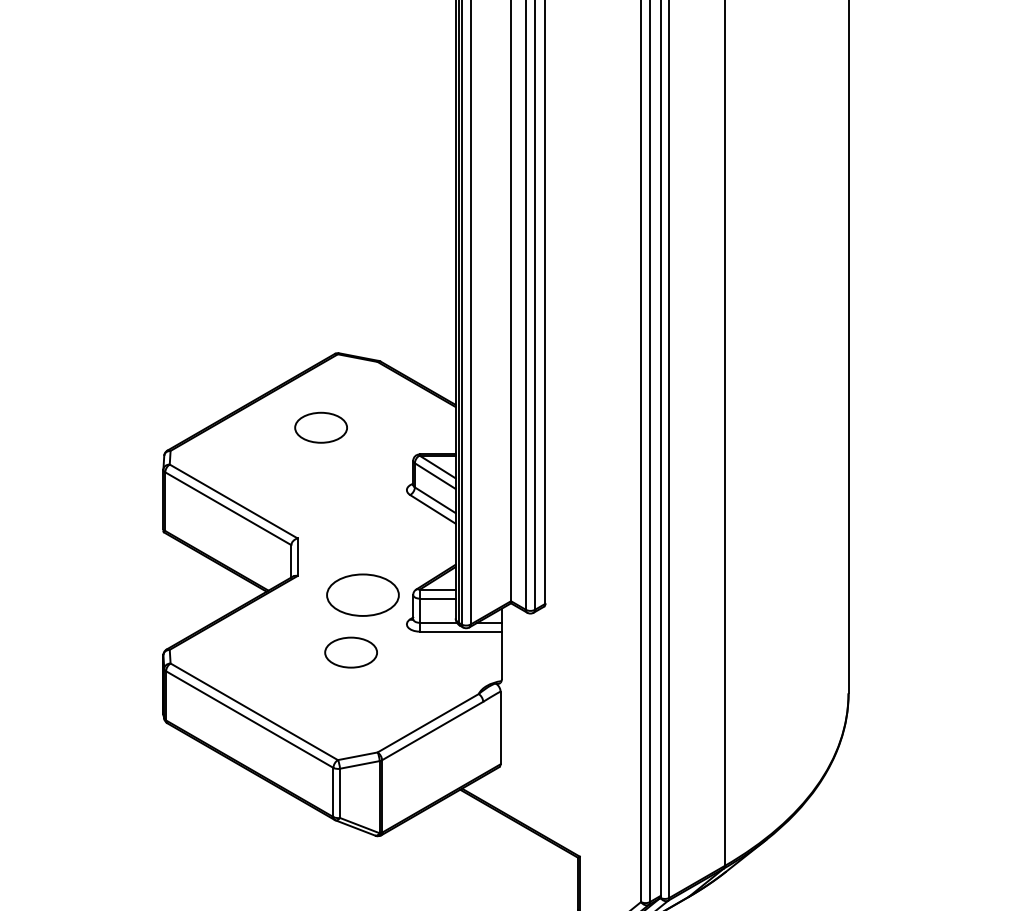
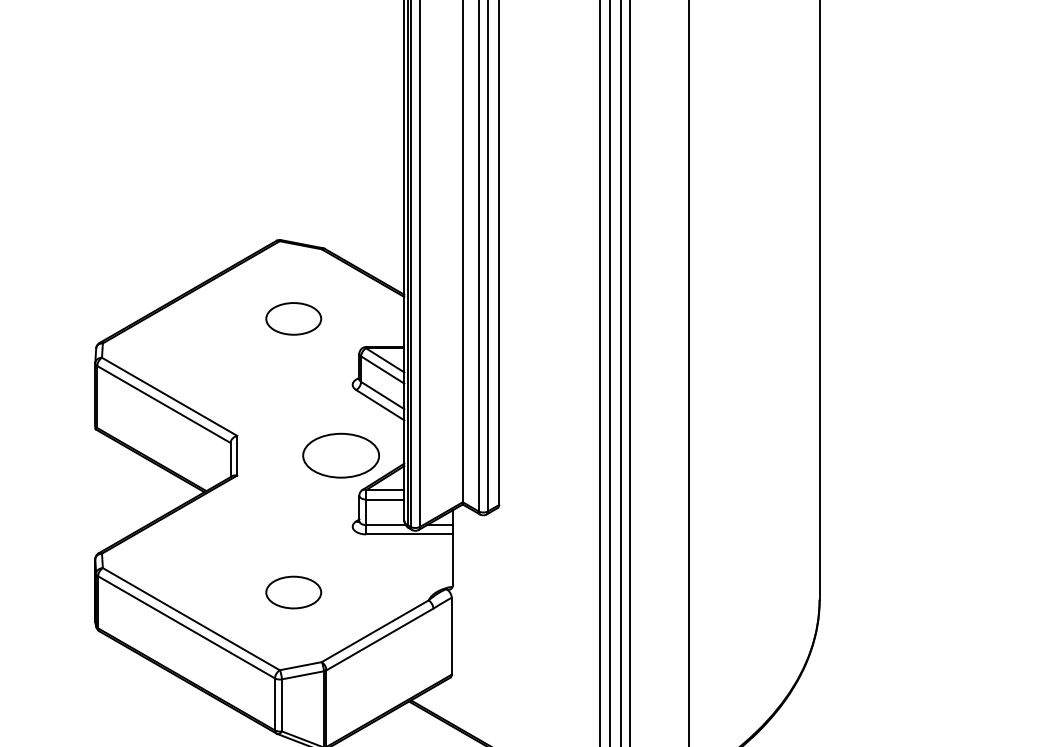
part: (320, 427) -> (293, 318), moved
part: (362, 594) -> (340, 454), moved
part: (350, 652) -> (293, 592), moved

